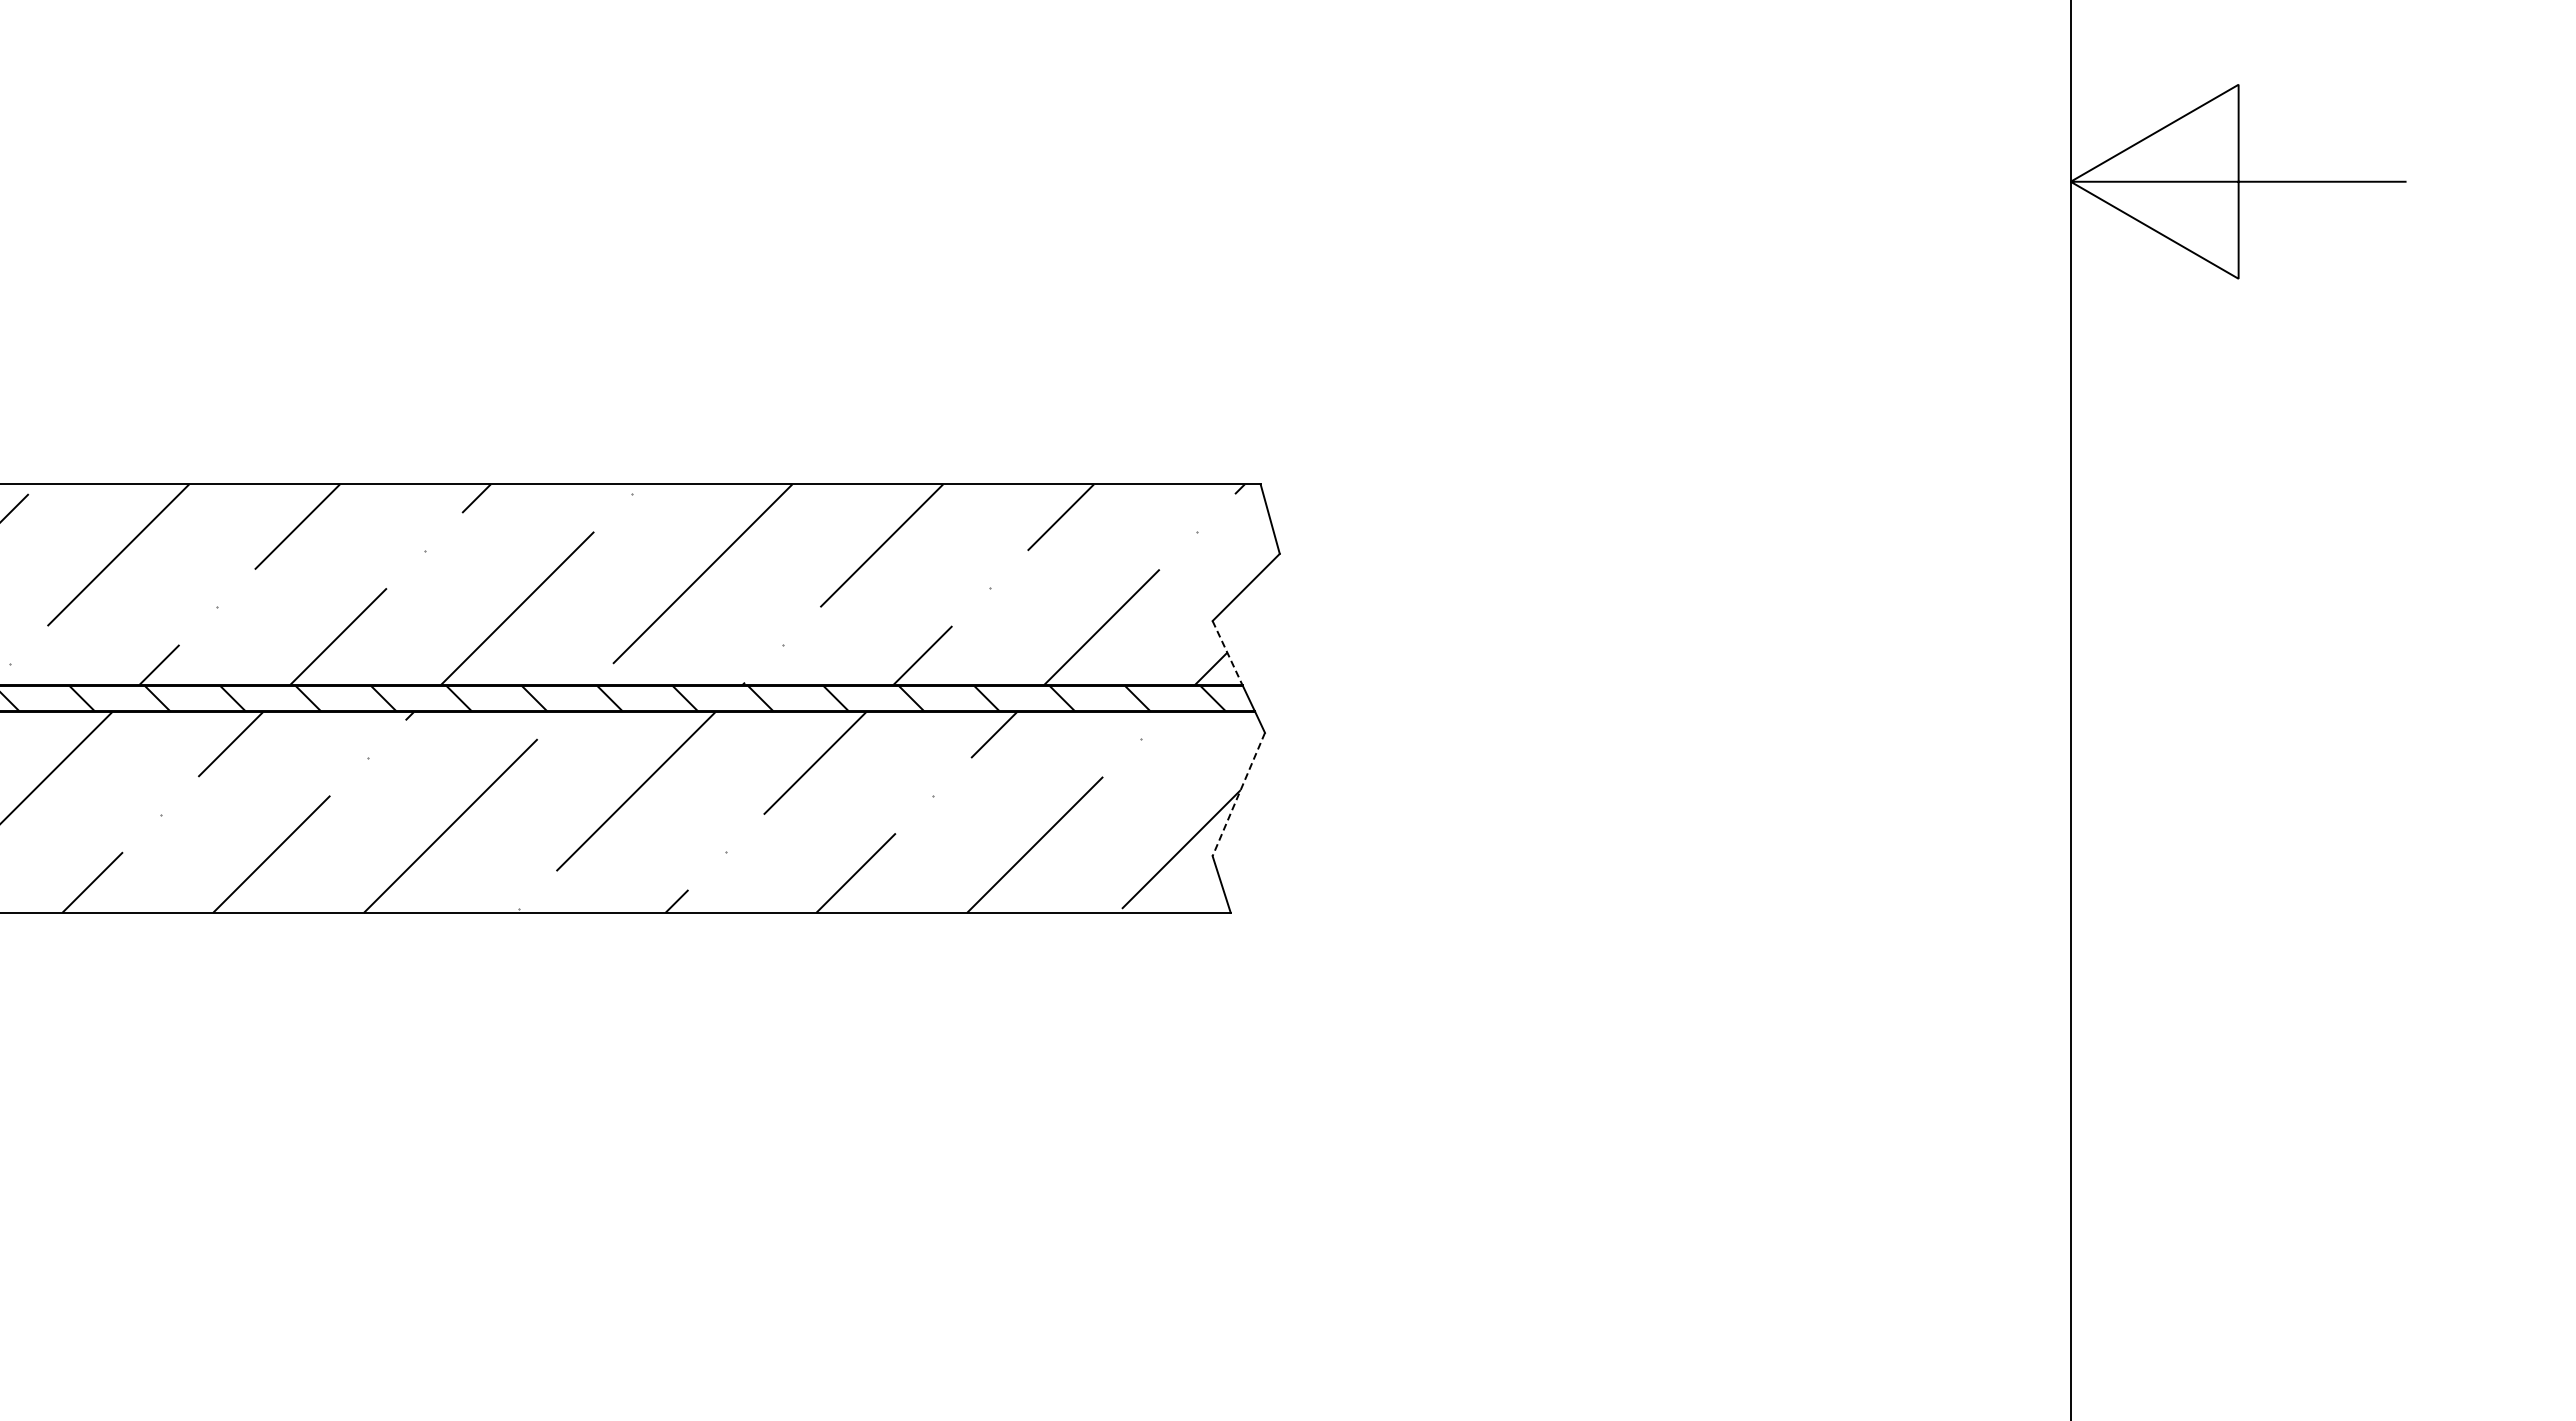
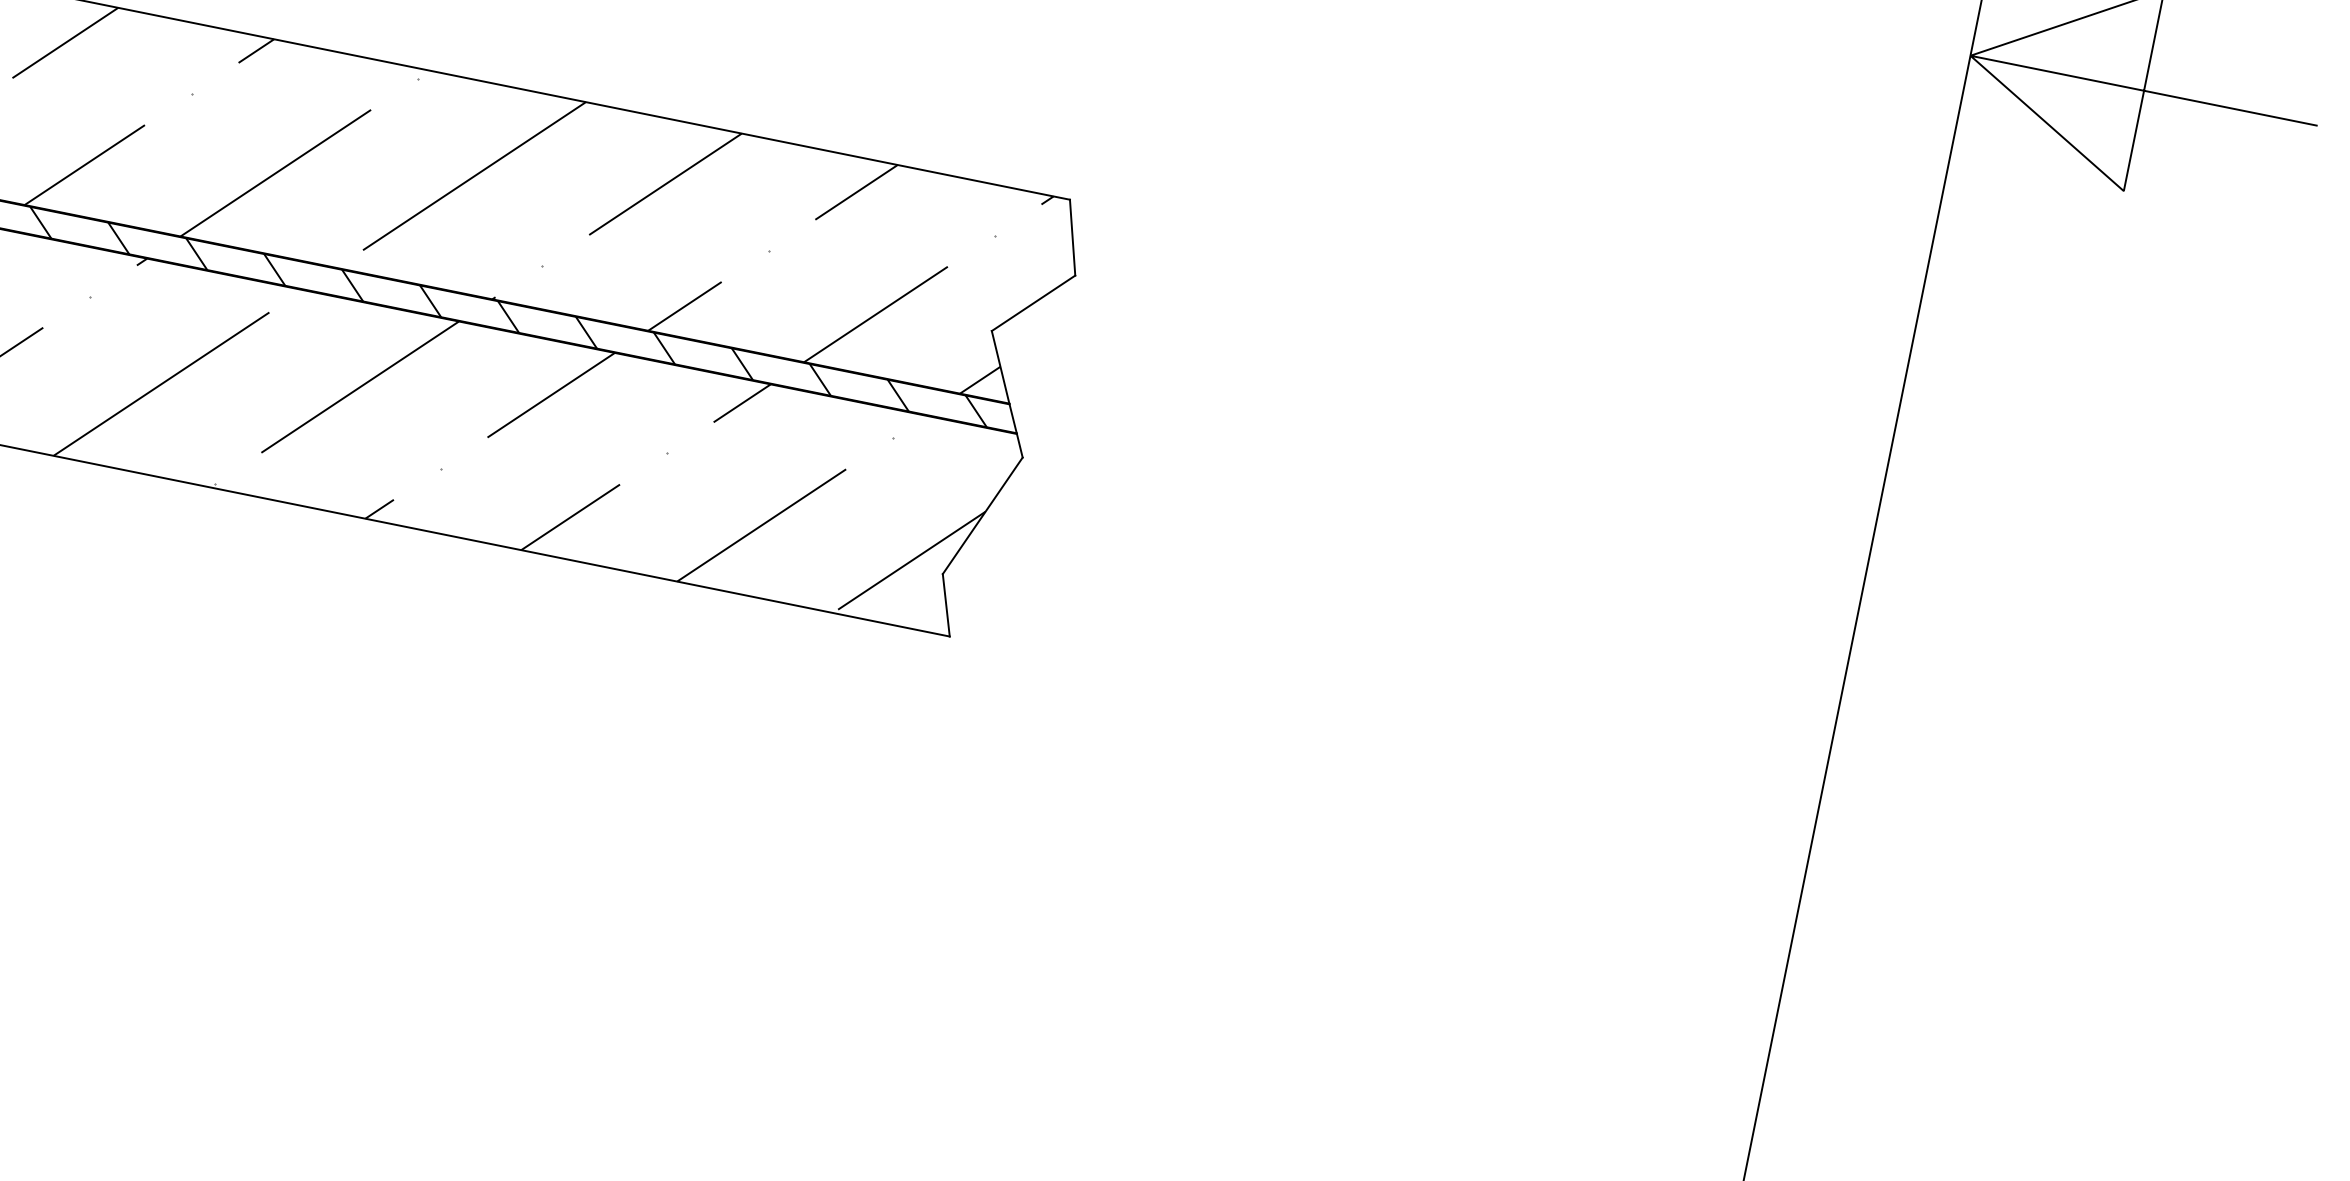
line: (1227, 653) -> (1000, 367), dashed -> solid
line: (1238, 794) -> (982, 515), dashed -> solid

